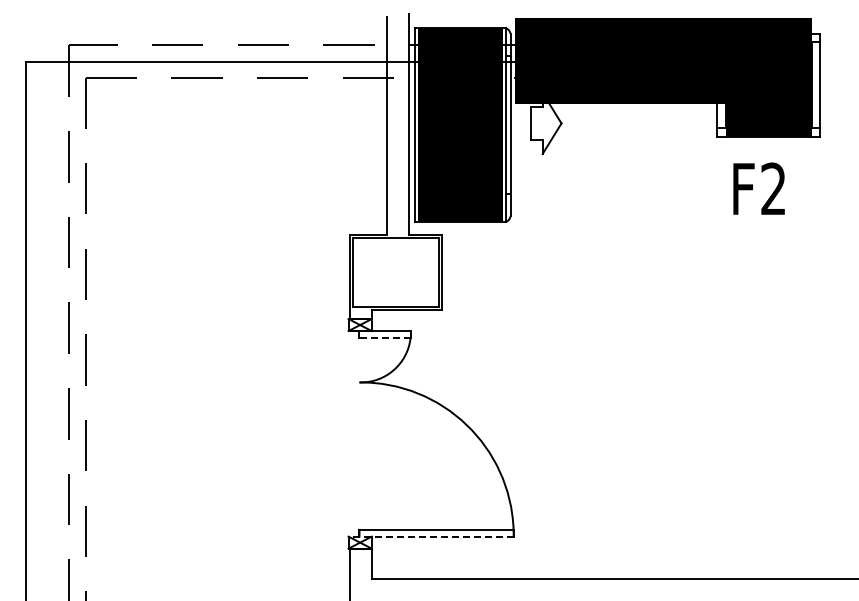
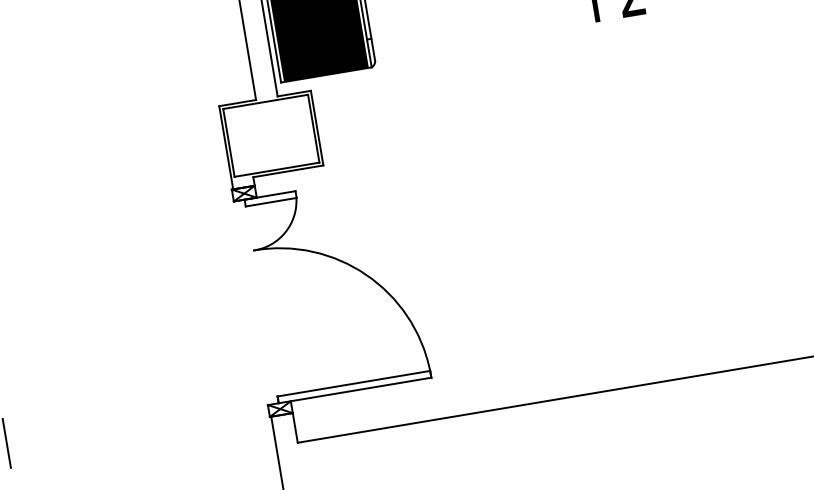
line: (385, 337) -> (271, 201), dashed -> solid
line: (431, 536) -> (349, 391), dashed -> solid

